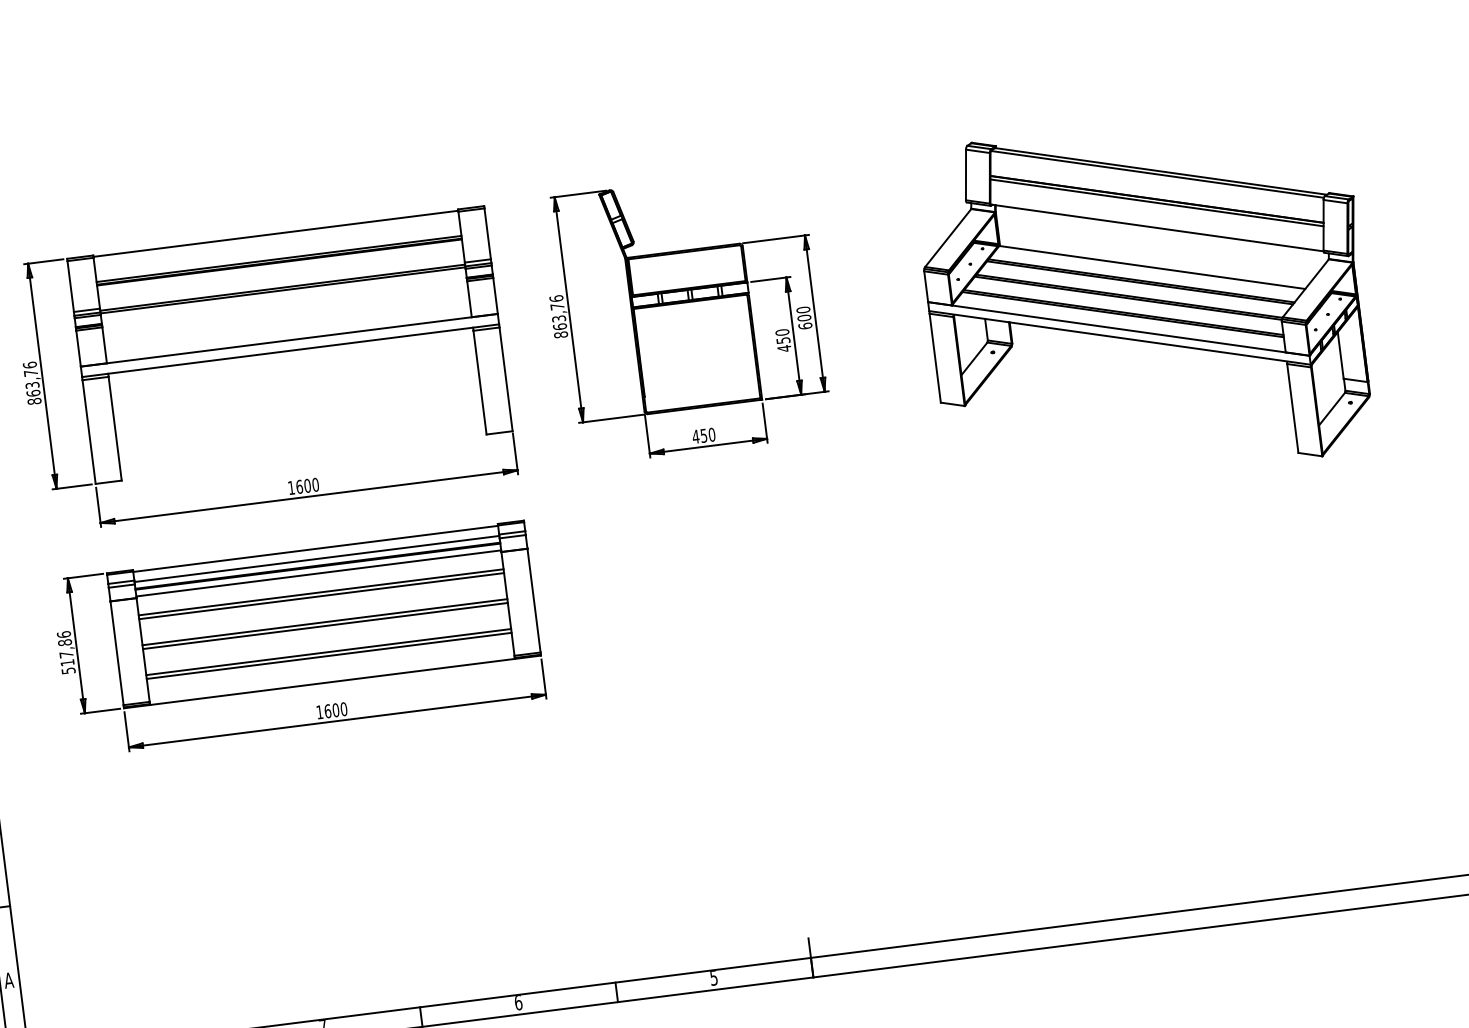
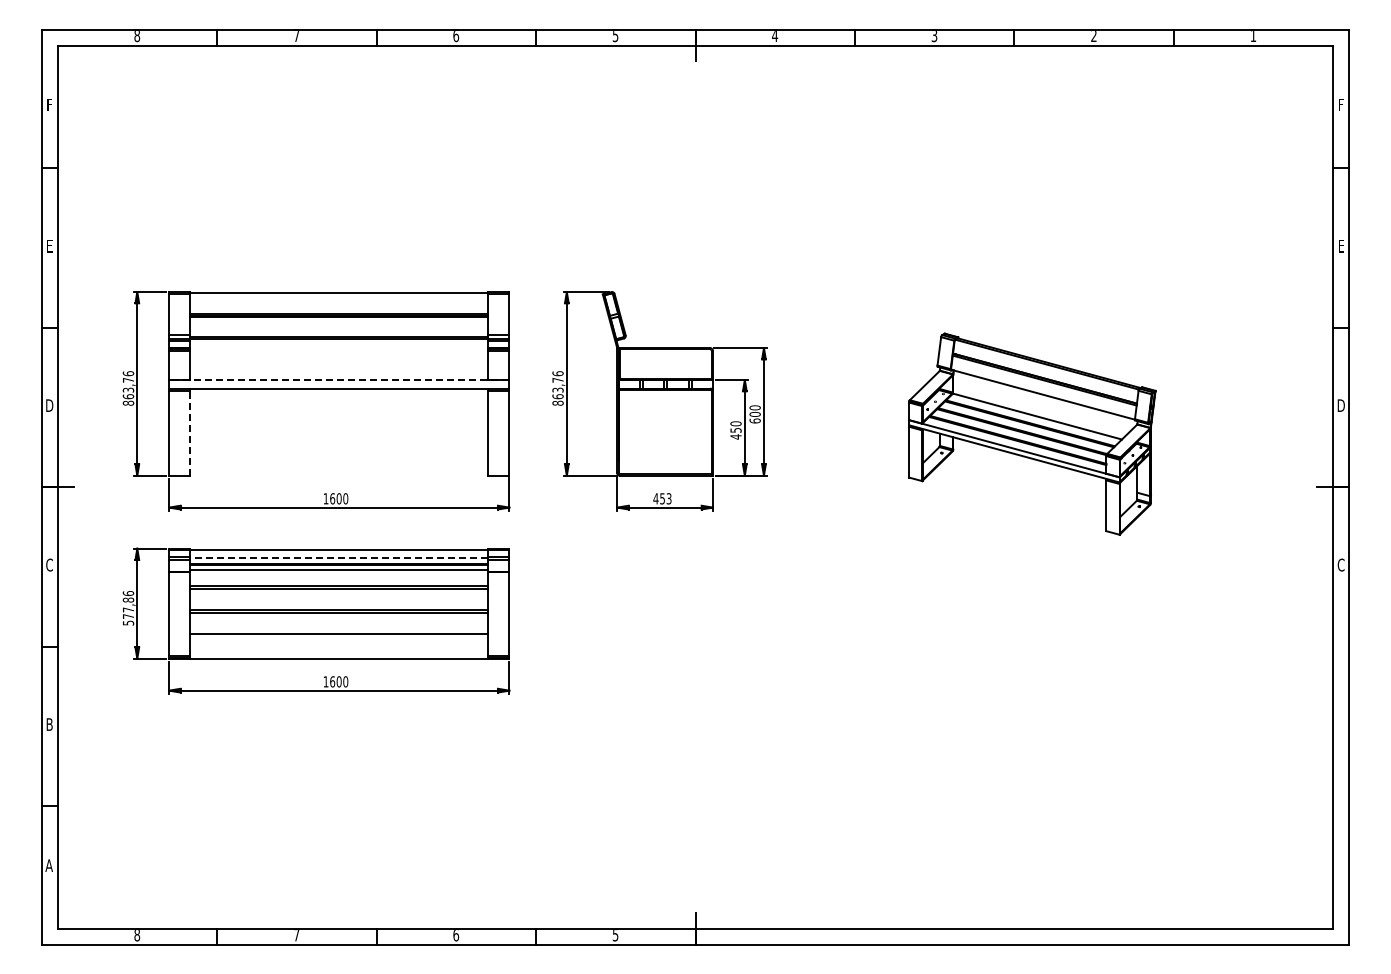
part: (1147, 298) -> (1032, 433), size x0.7
line: (288, 340) -> (338, 380), solid -> dashed
line: (115, 427) -> (190, 432), solid -> dashed
text: (711, 434) -> (668, 498), 450 -> 453
line: (317, 559) -> (339, 558), solid -> dashed
line: (329, 655) -> (339, 637), removed
text: (67, 662) -> (128, 616), 517,86 -> 577,86

